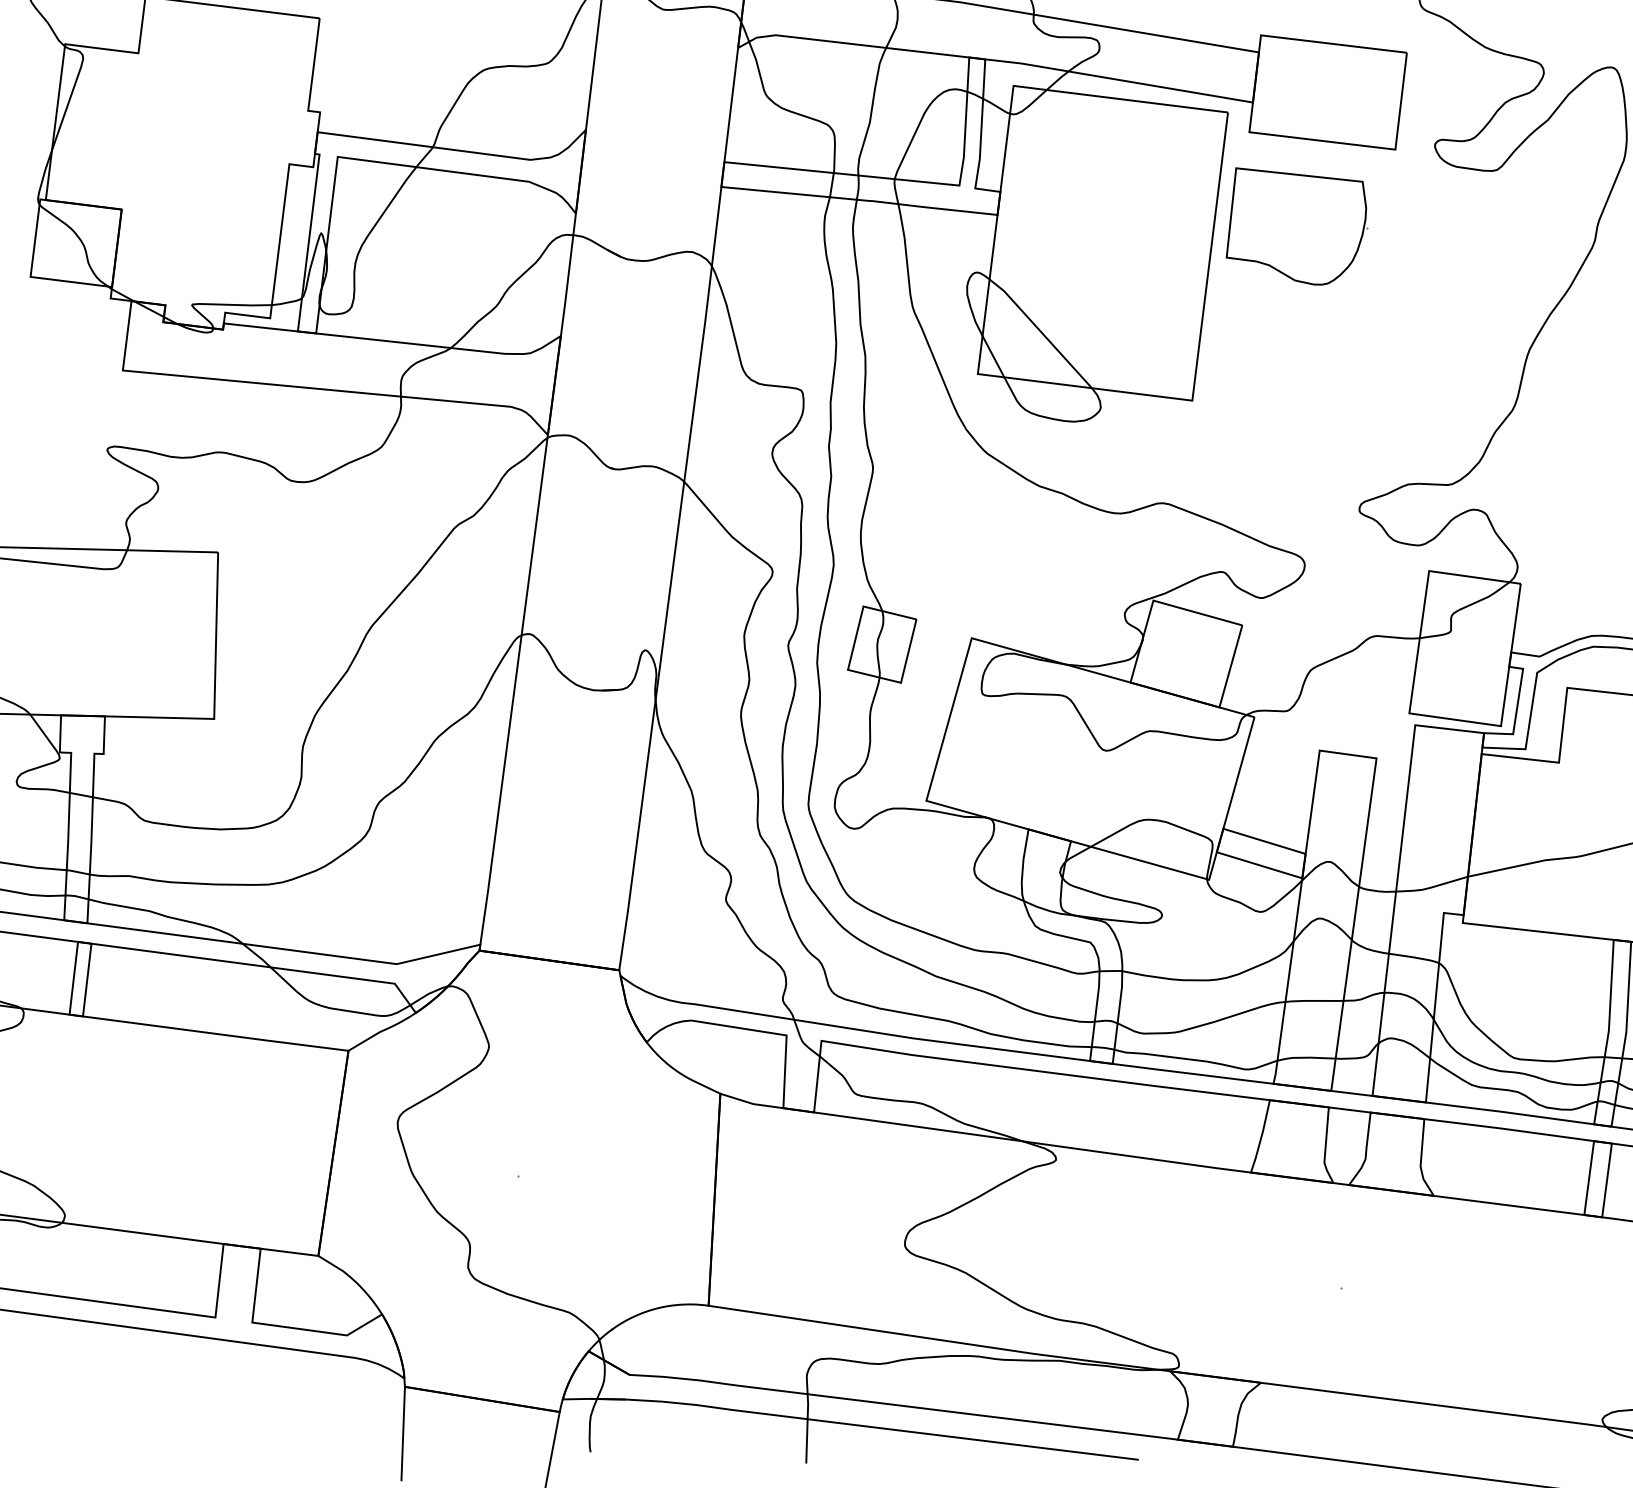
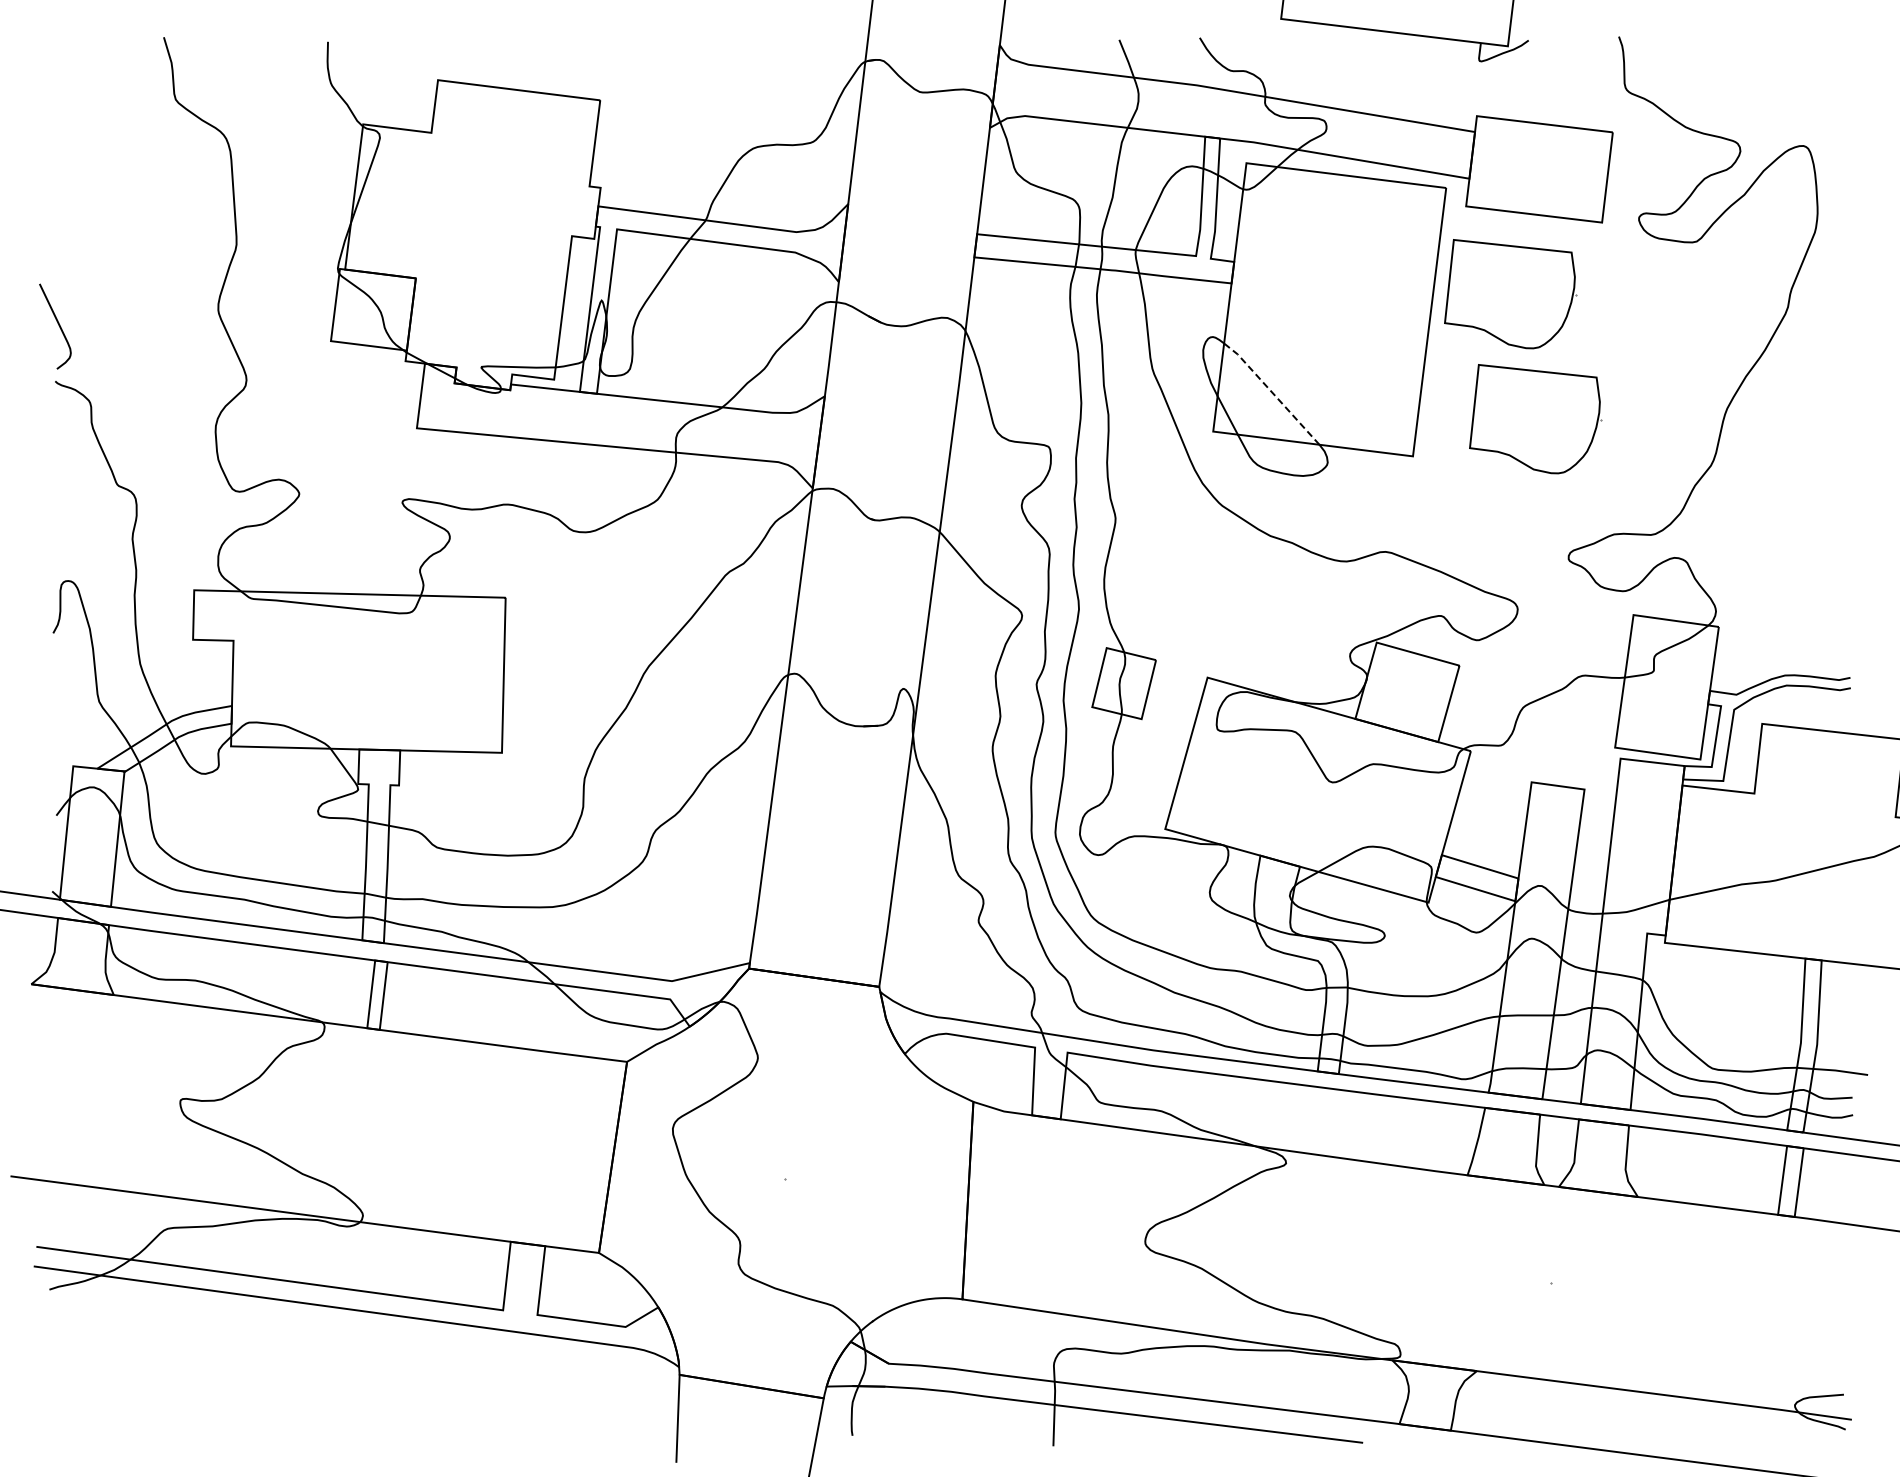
line: (1040, 332) -> (1271, 392), solid -> dashed
part: (1323, 361) -> (1535, 419), added

